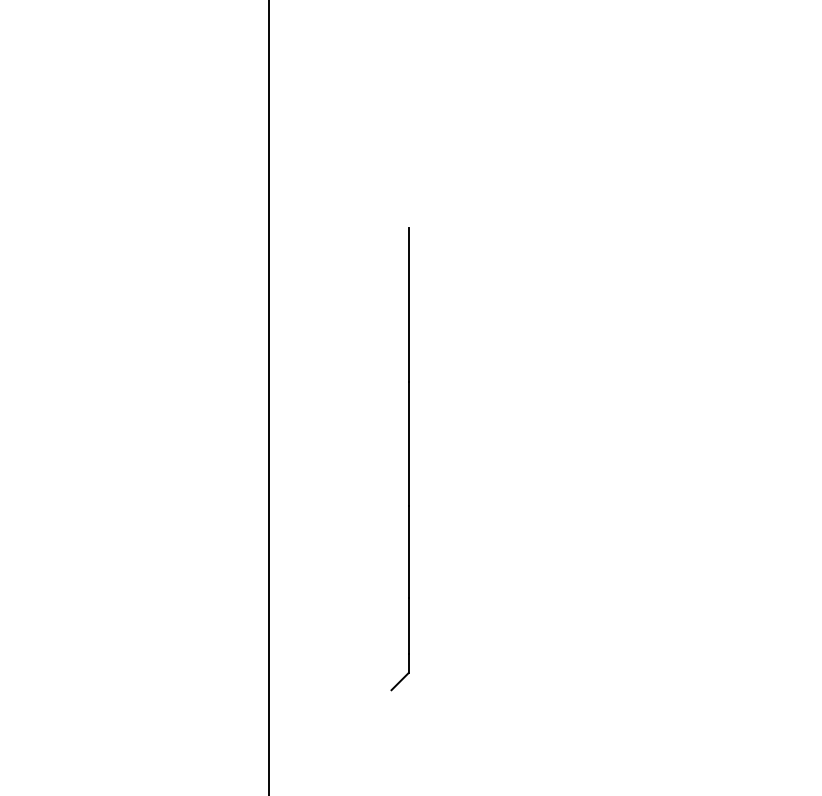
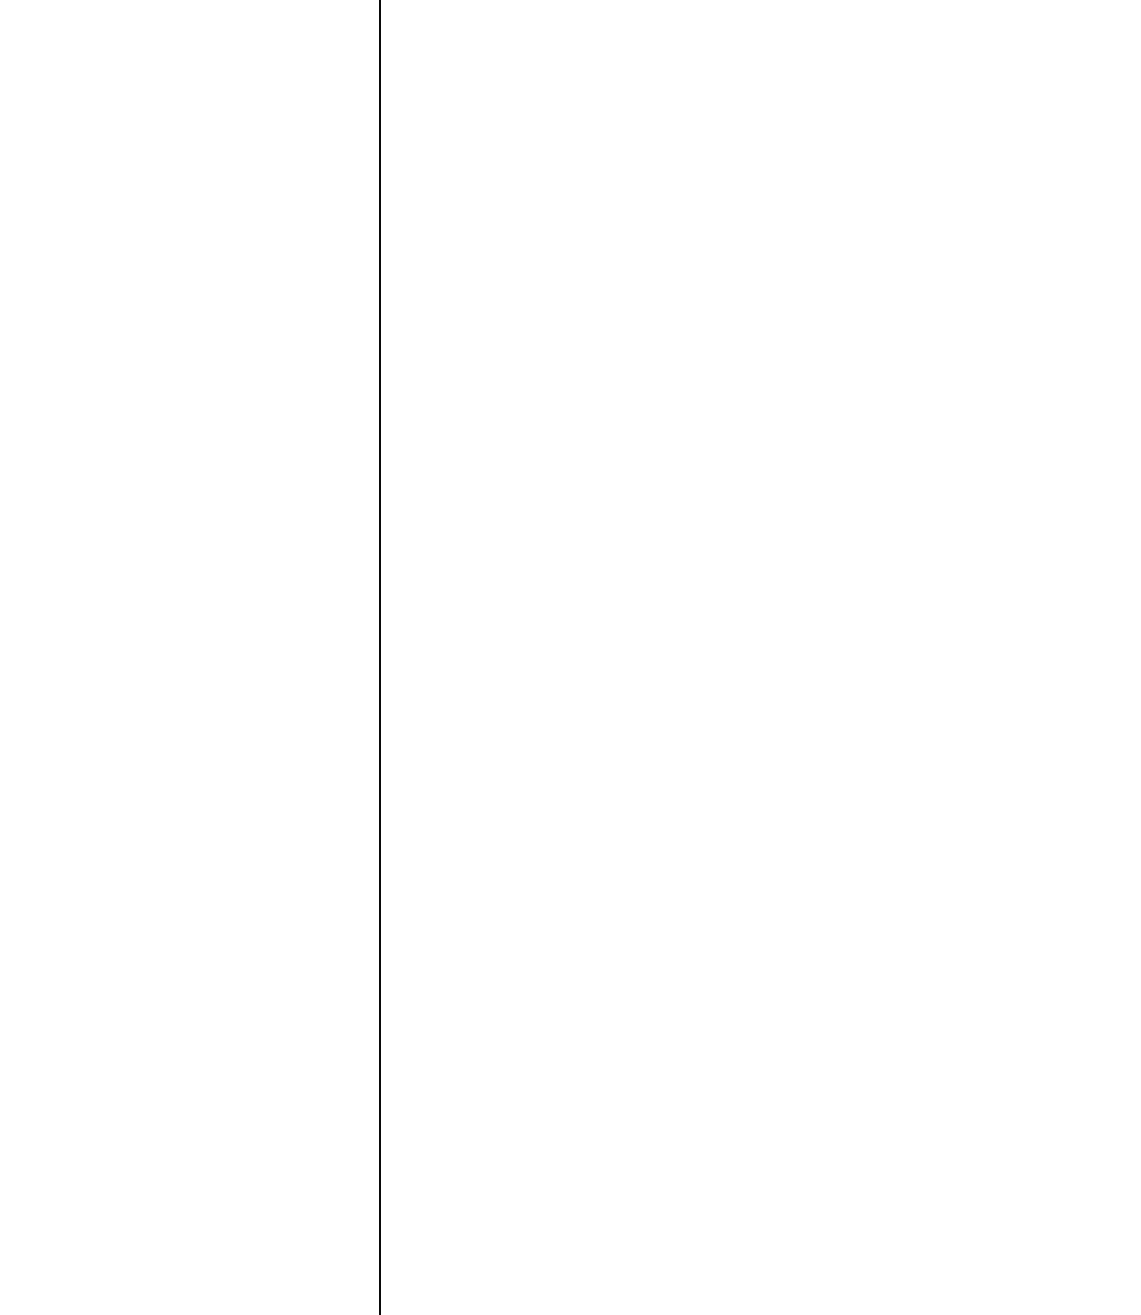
part: (408, 459) -> (573, 563), removed

